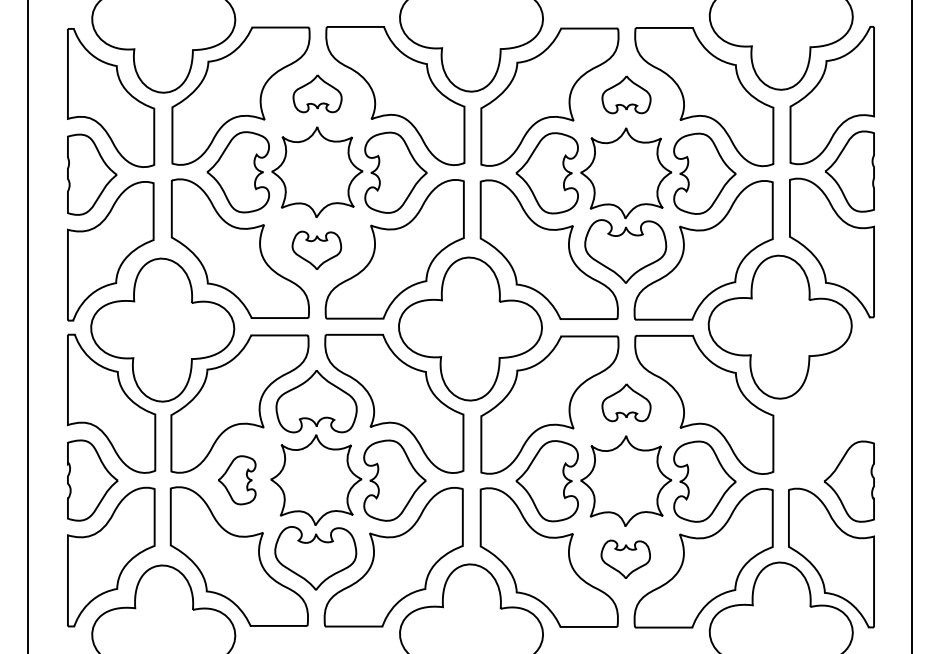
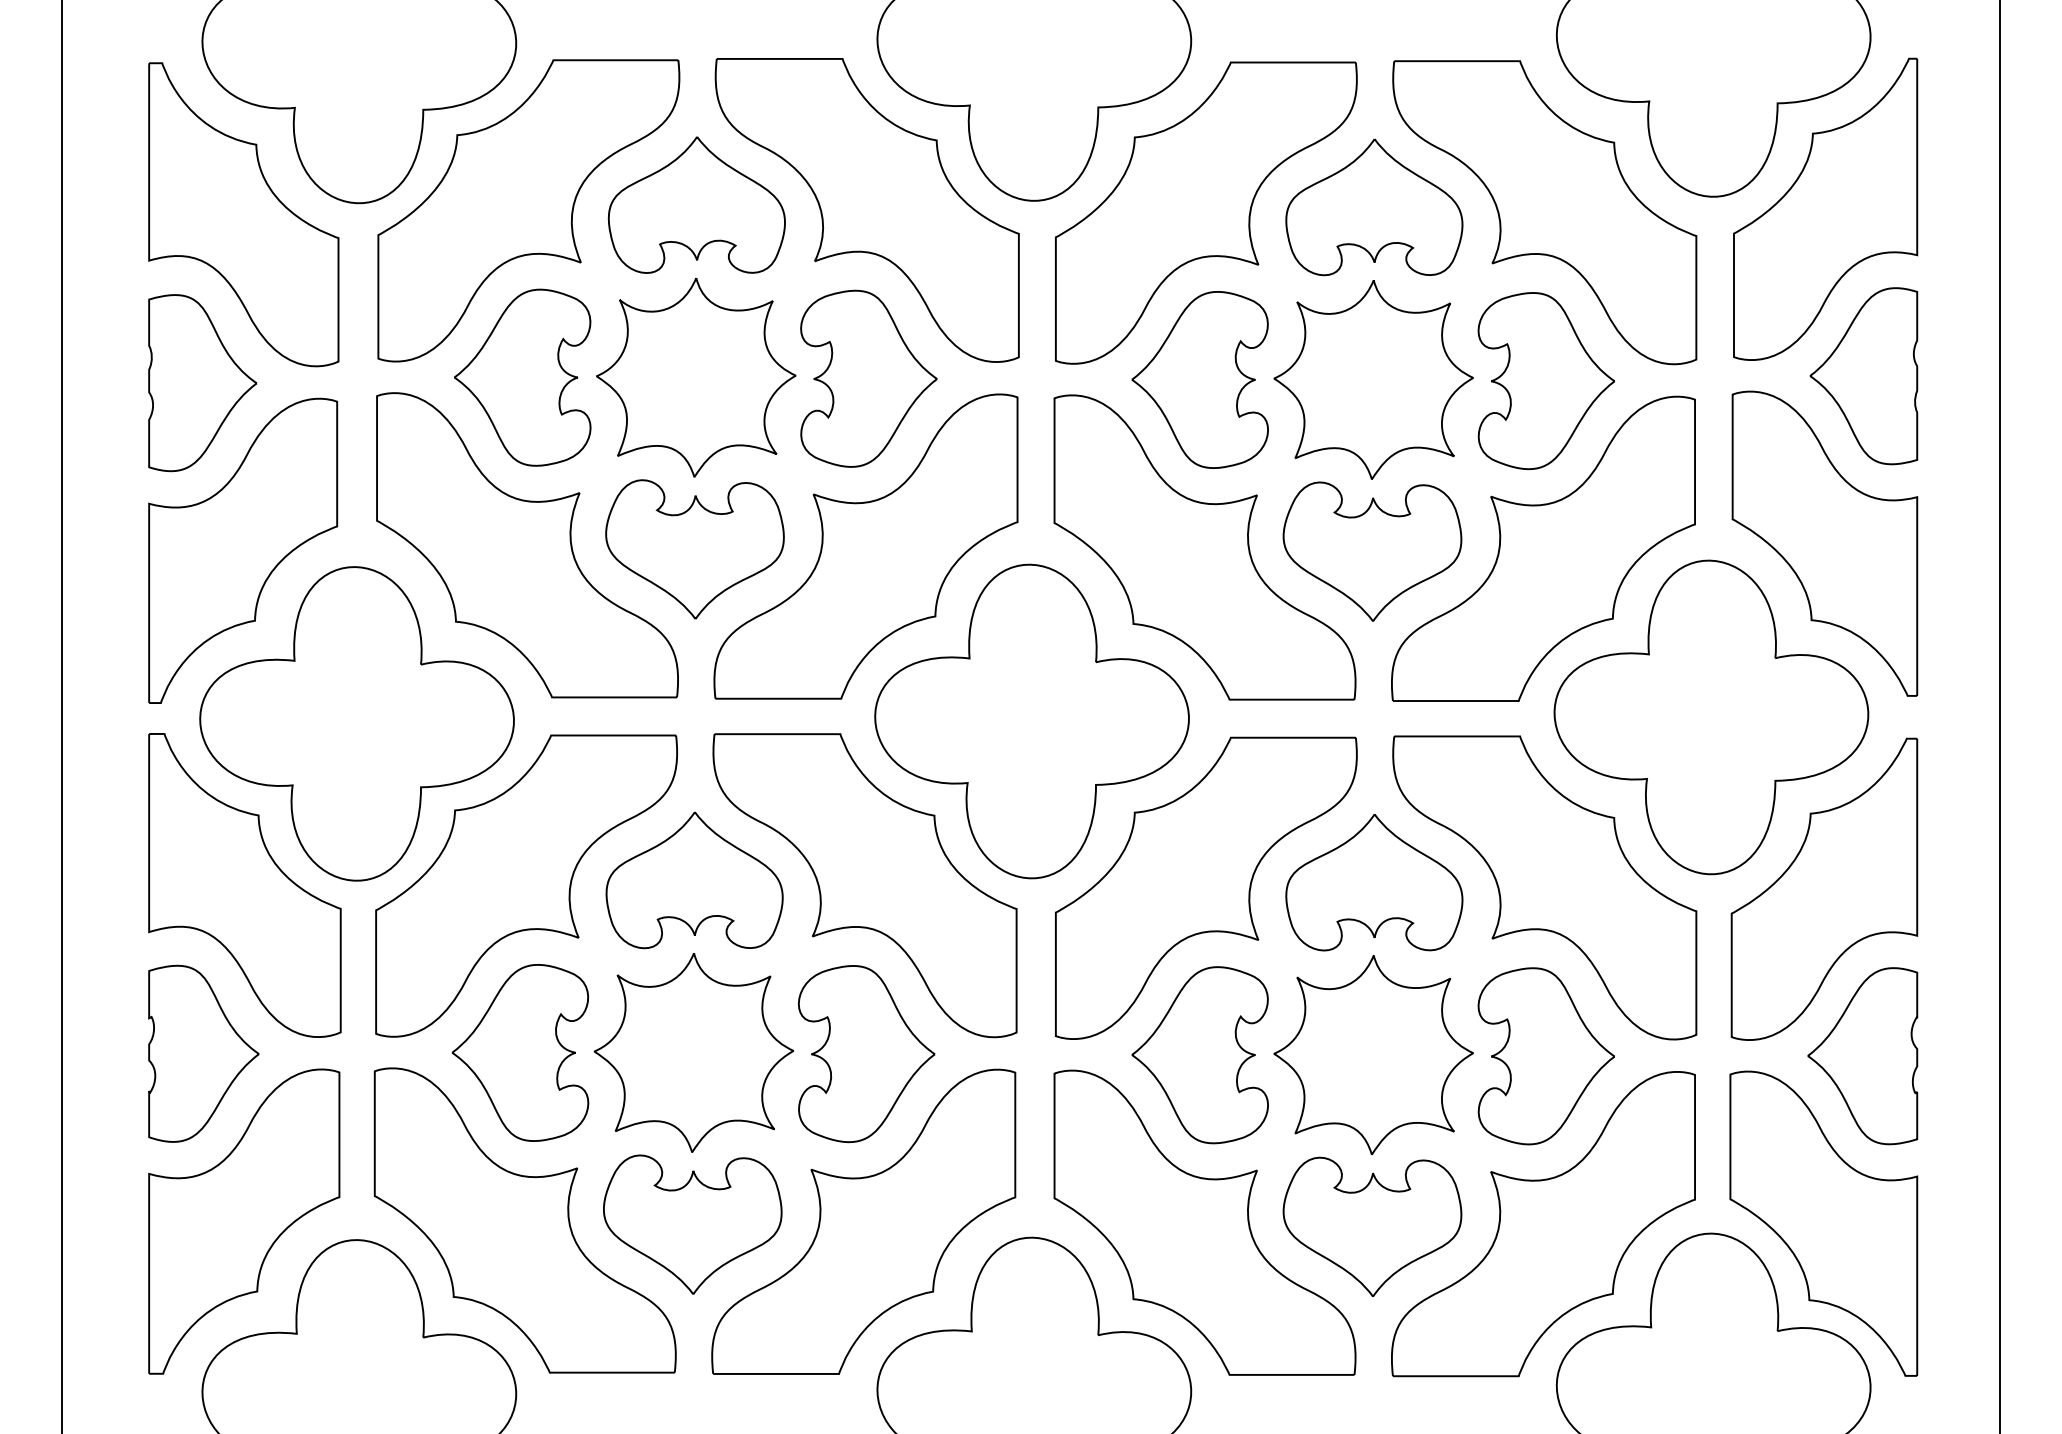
part: (317, 93) -> (696, 204), size x1.67
part: (626, 94) -> (1374, 207), size x1.67
part: (316, 250) -> (694, 549), size x1.67
part: (626, 402) -> (1374, 882), size x1.67
part: (831, 405) -> (1823, 889), added
part: (236, 480) -> (518, 1053), size x1.67
part: (625, 559) -> (1372, 1226), size x1.67

